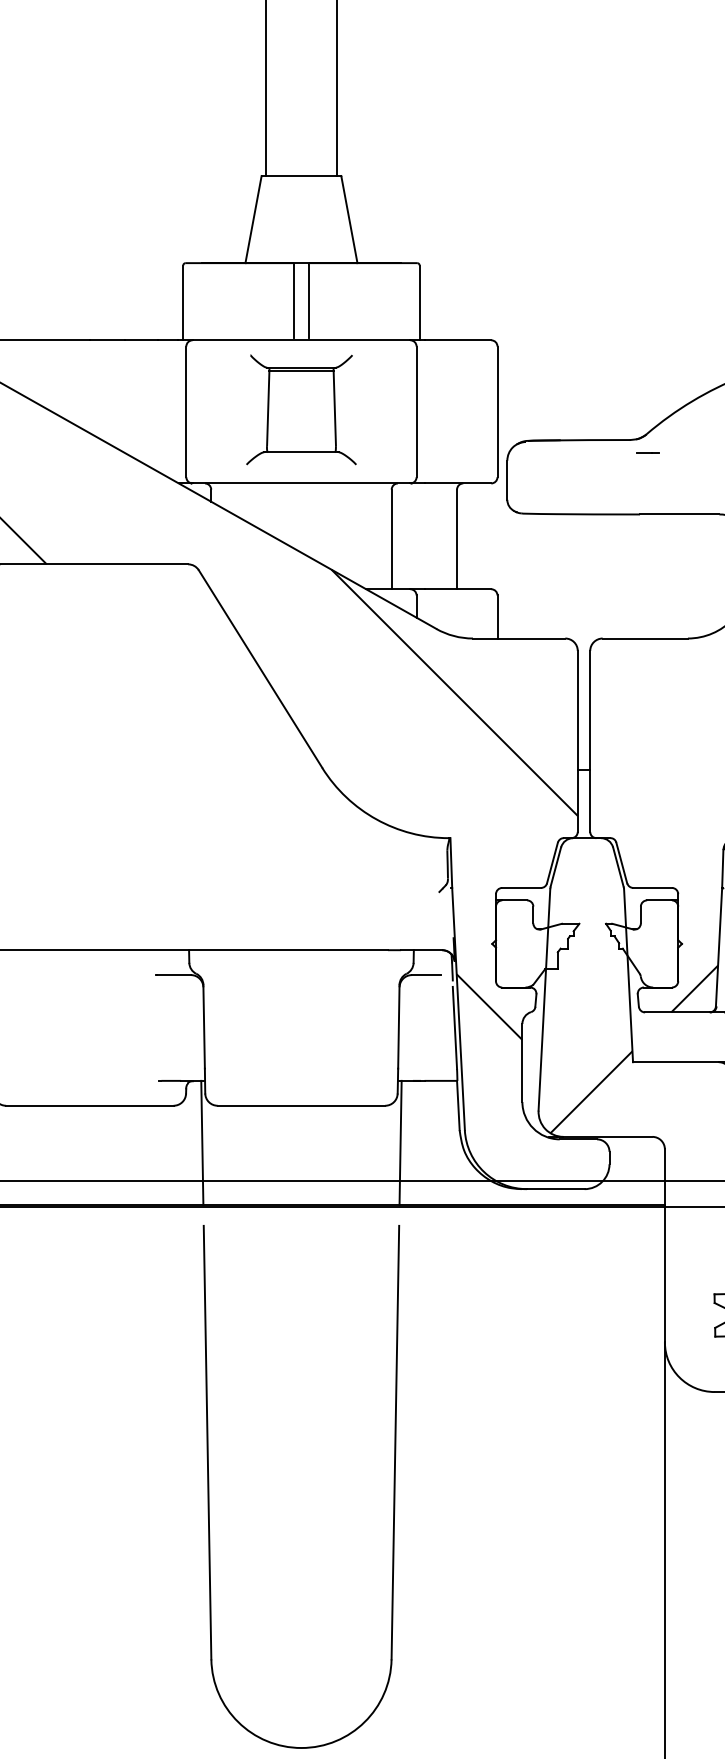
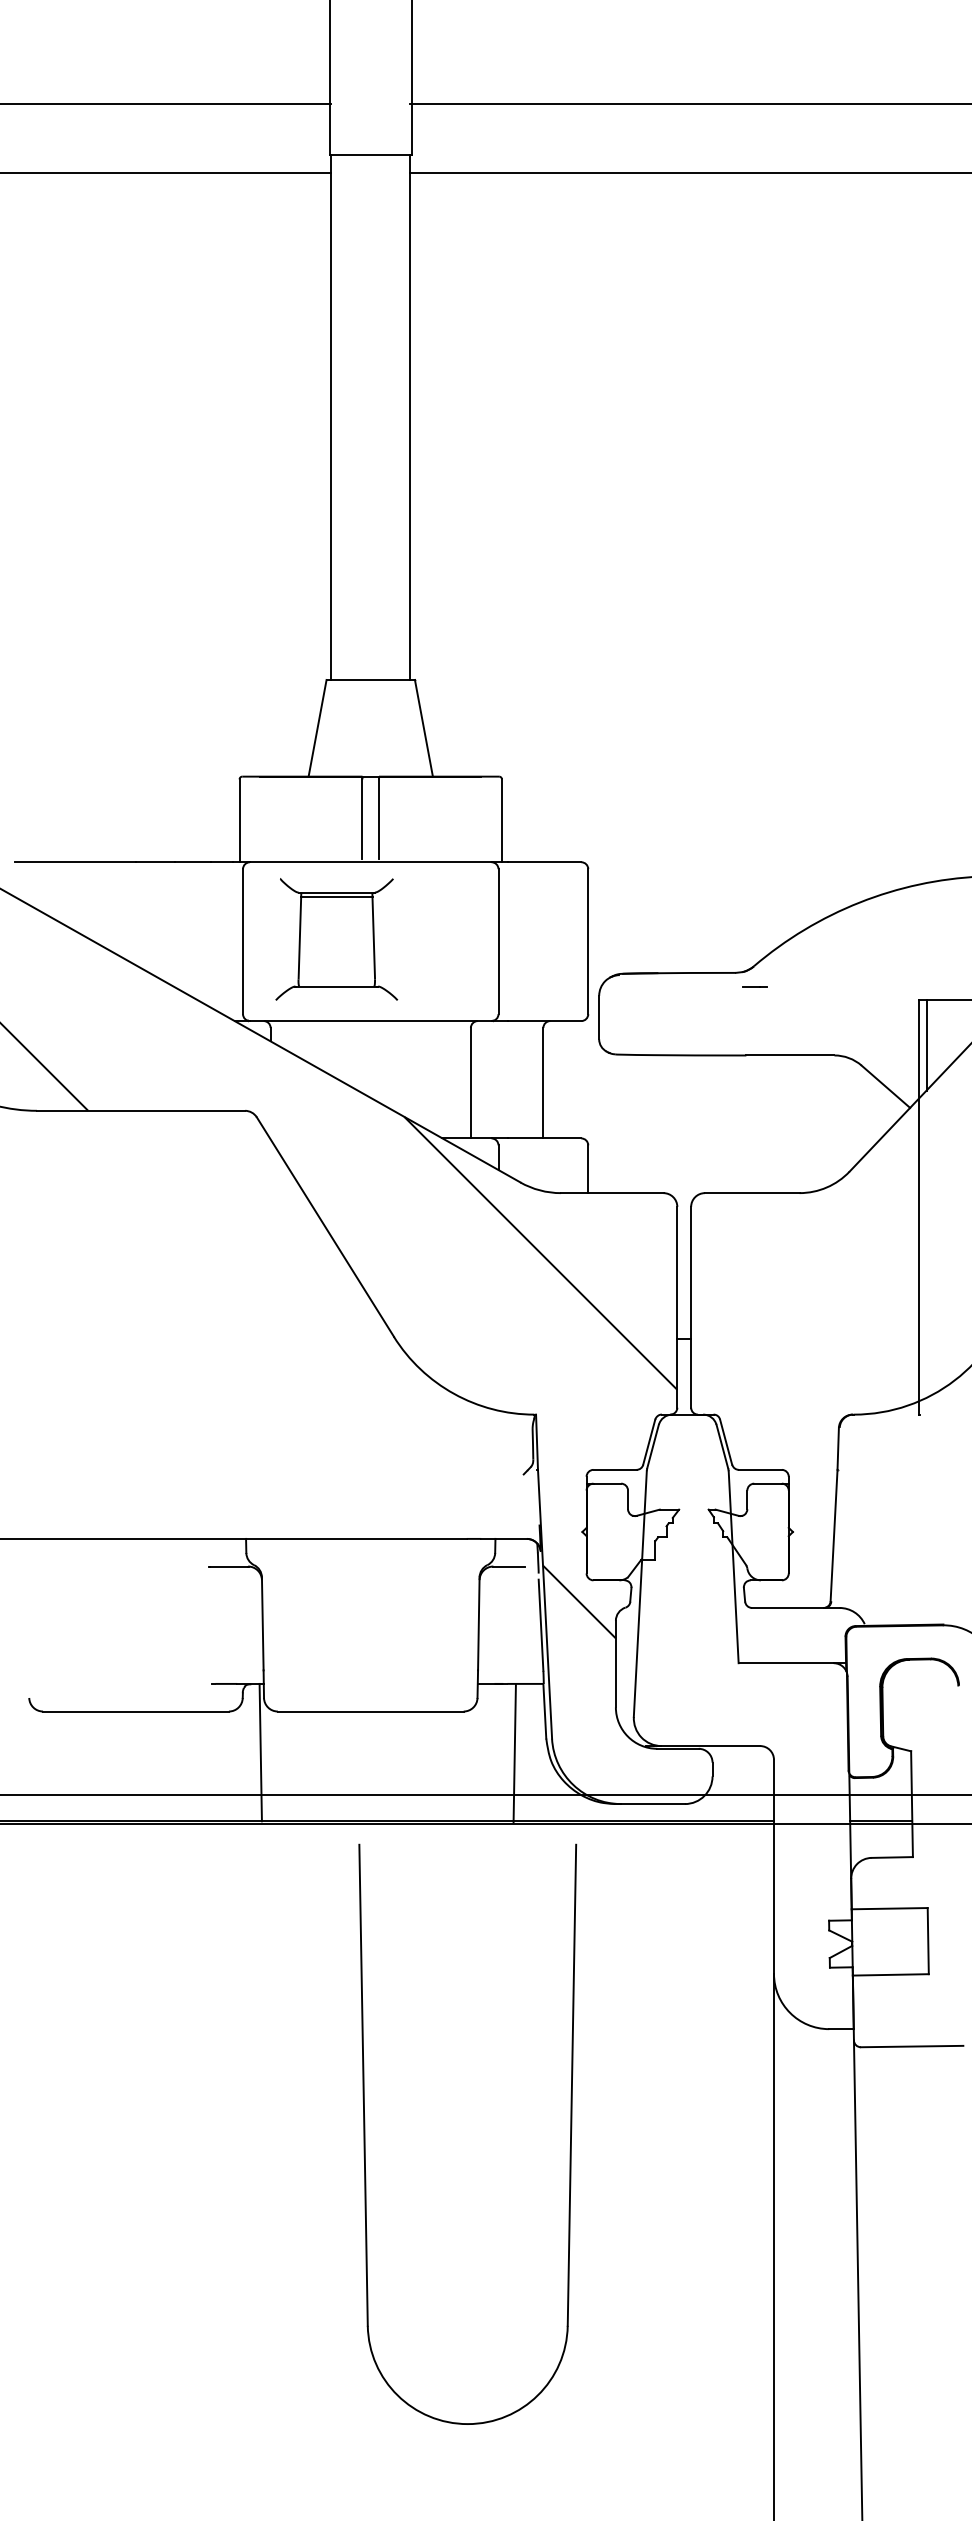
part: (301, 409) -> (336, 939), moved
hatch: (695, 988) -> (807, 1581), removed
hatch: (591, 1092) -> (692, 1696), removed
line: (400, 1142) -> (514, 1753), moved
part: (209, 1486) -> (365, 2133), moved

